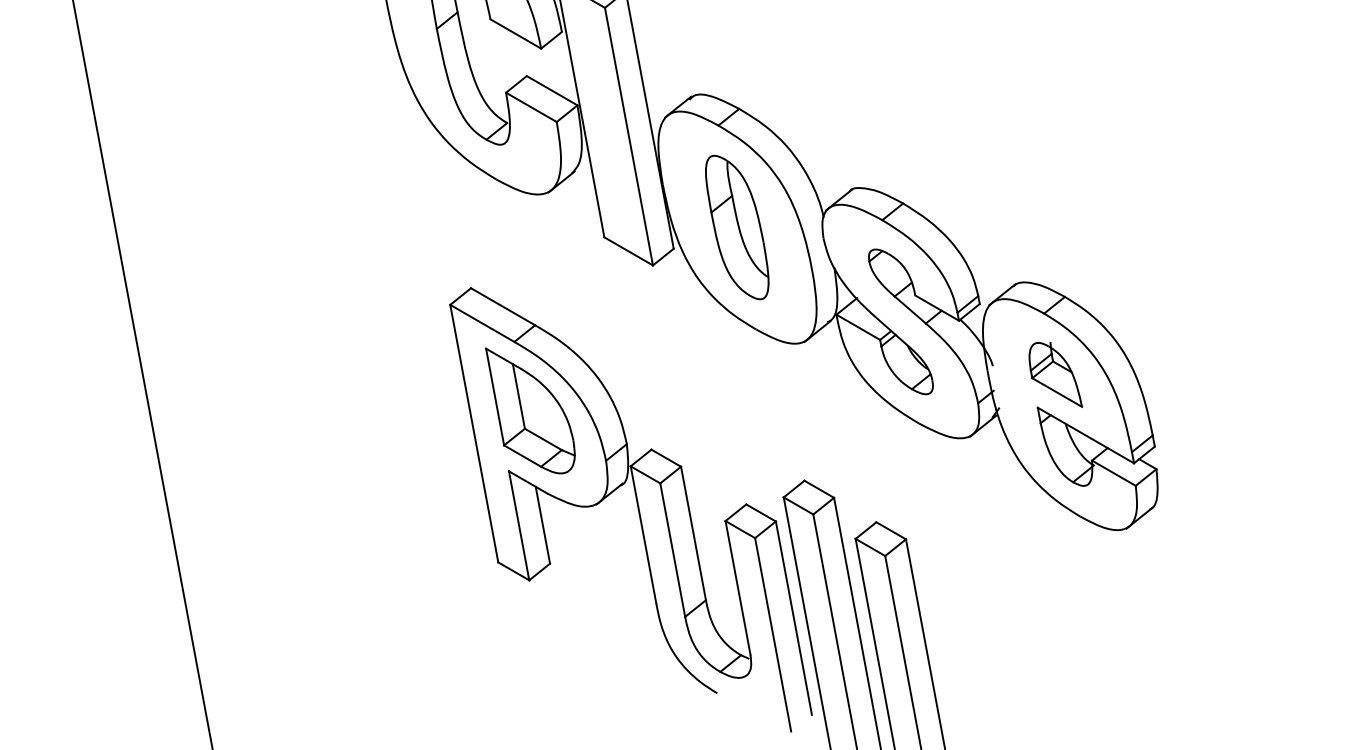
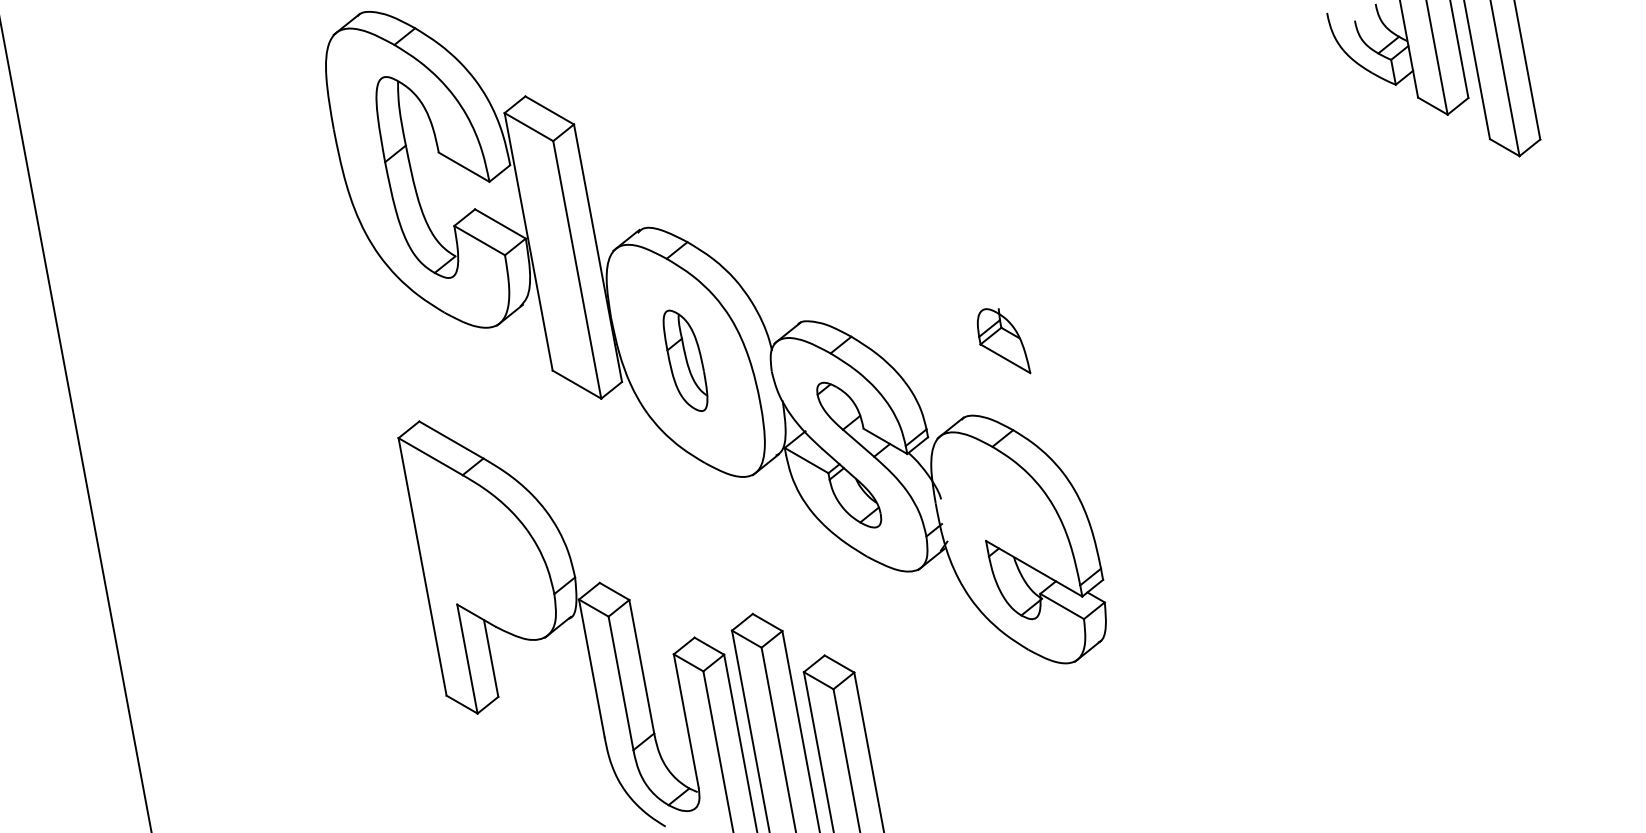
part: (737, 227) -> (685, 360), size x0.7
part: (1056, 375) -> (1004, 341), moved
part: (530, 410) -> (478, 543), removed

